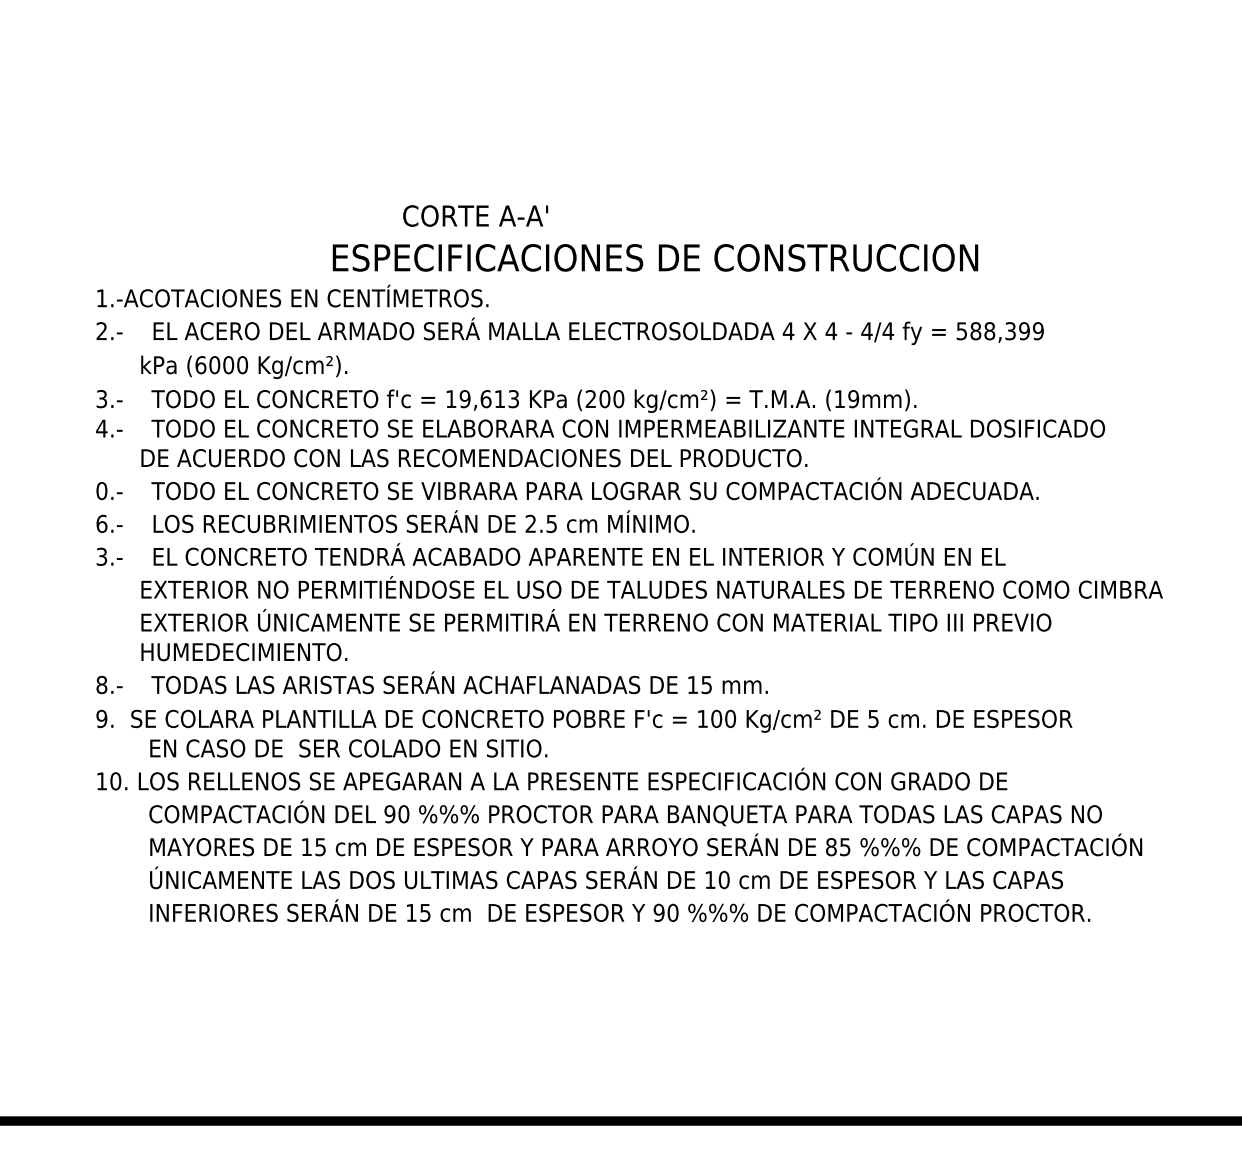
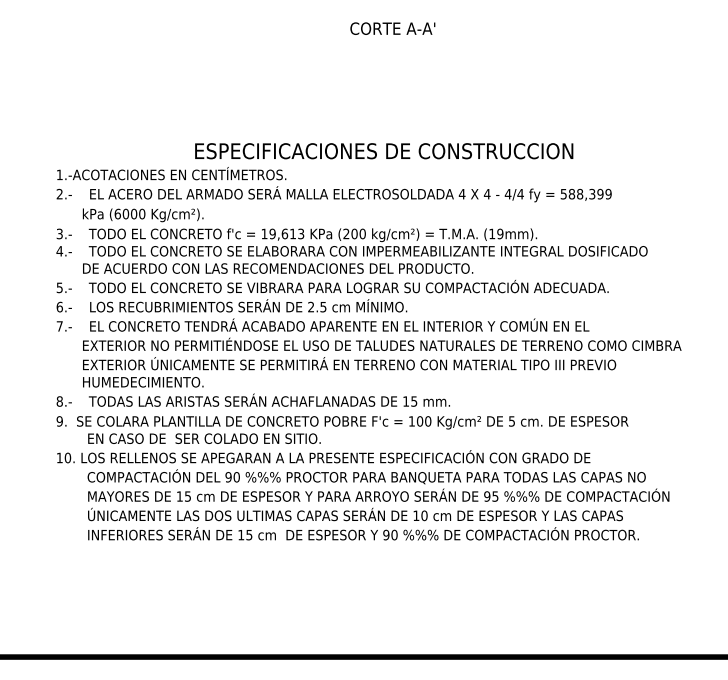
text: (475, 215) -> (392, 28), moved
text: (101, 490) -> (59, 287), 0.- -> 5.-
text: (101, 556) -> (59, 326), 3.- -> 7.-
text: (831, 847) -> (487, 496), 85 -> 95

